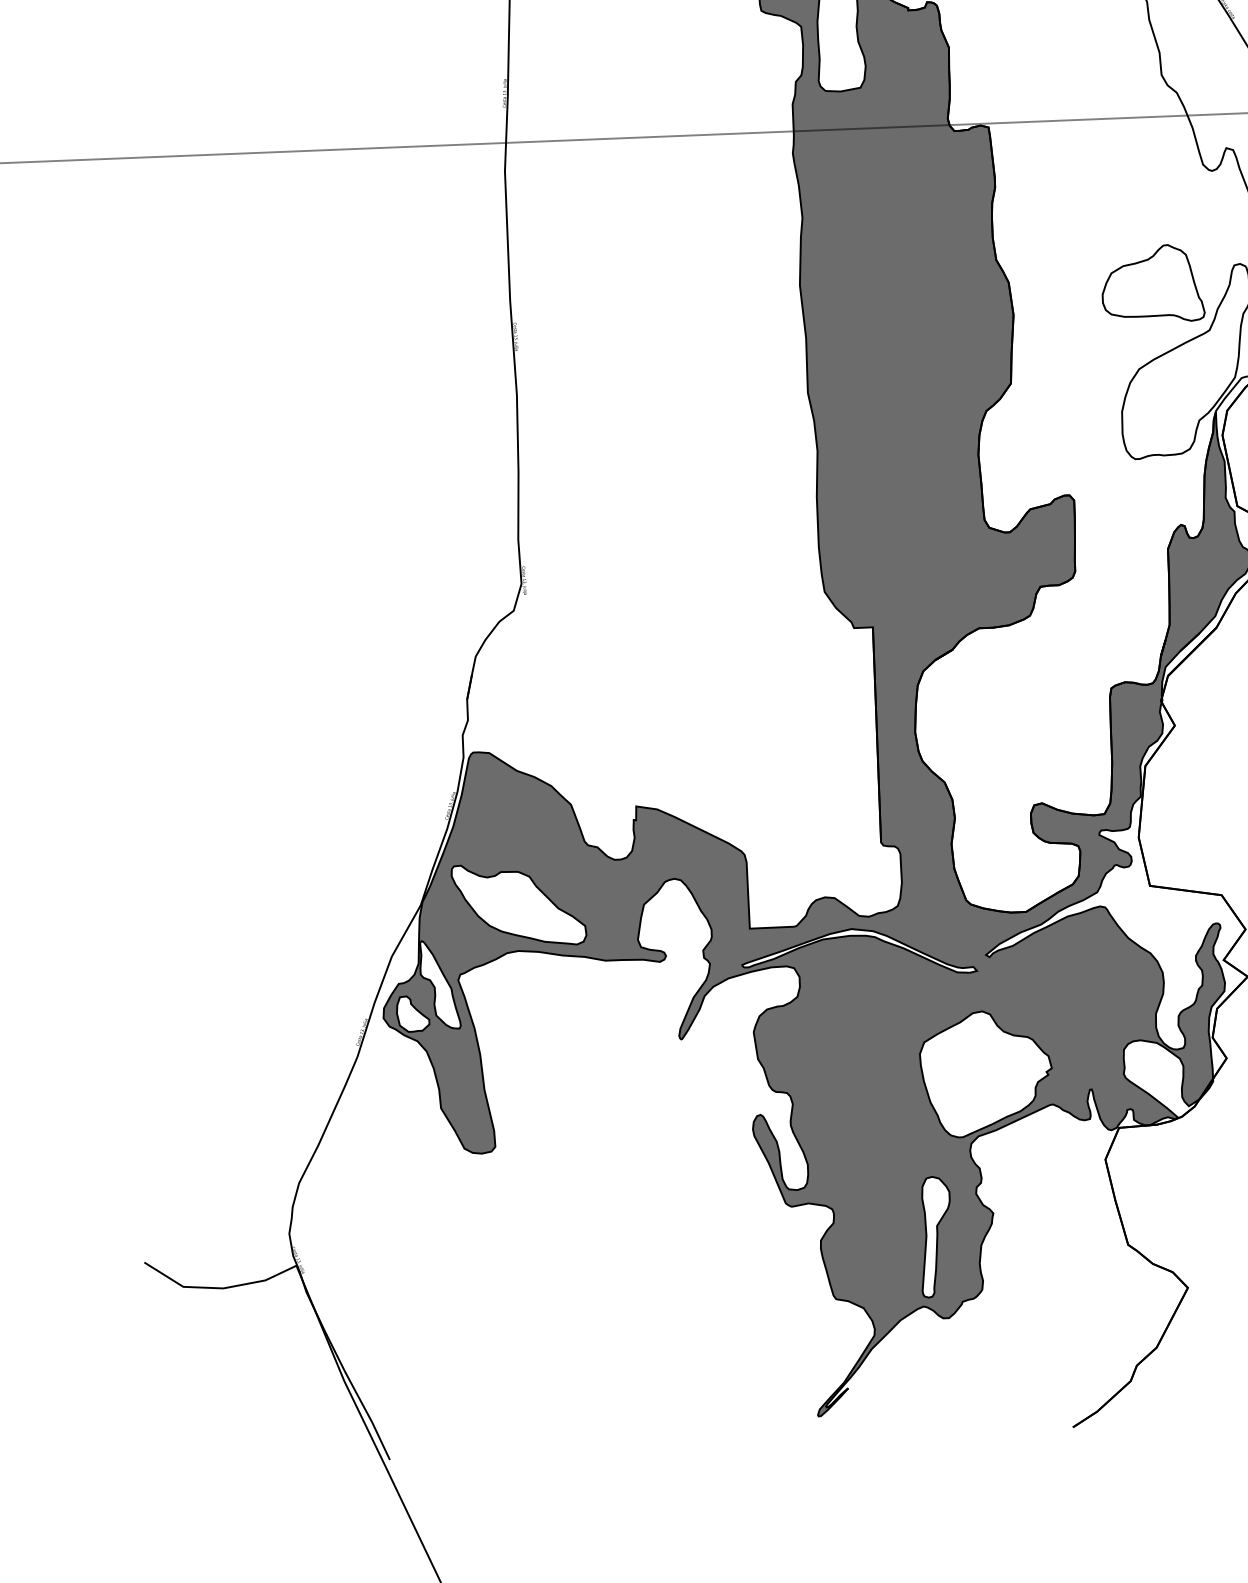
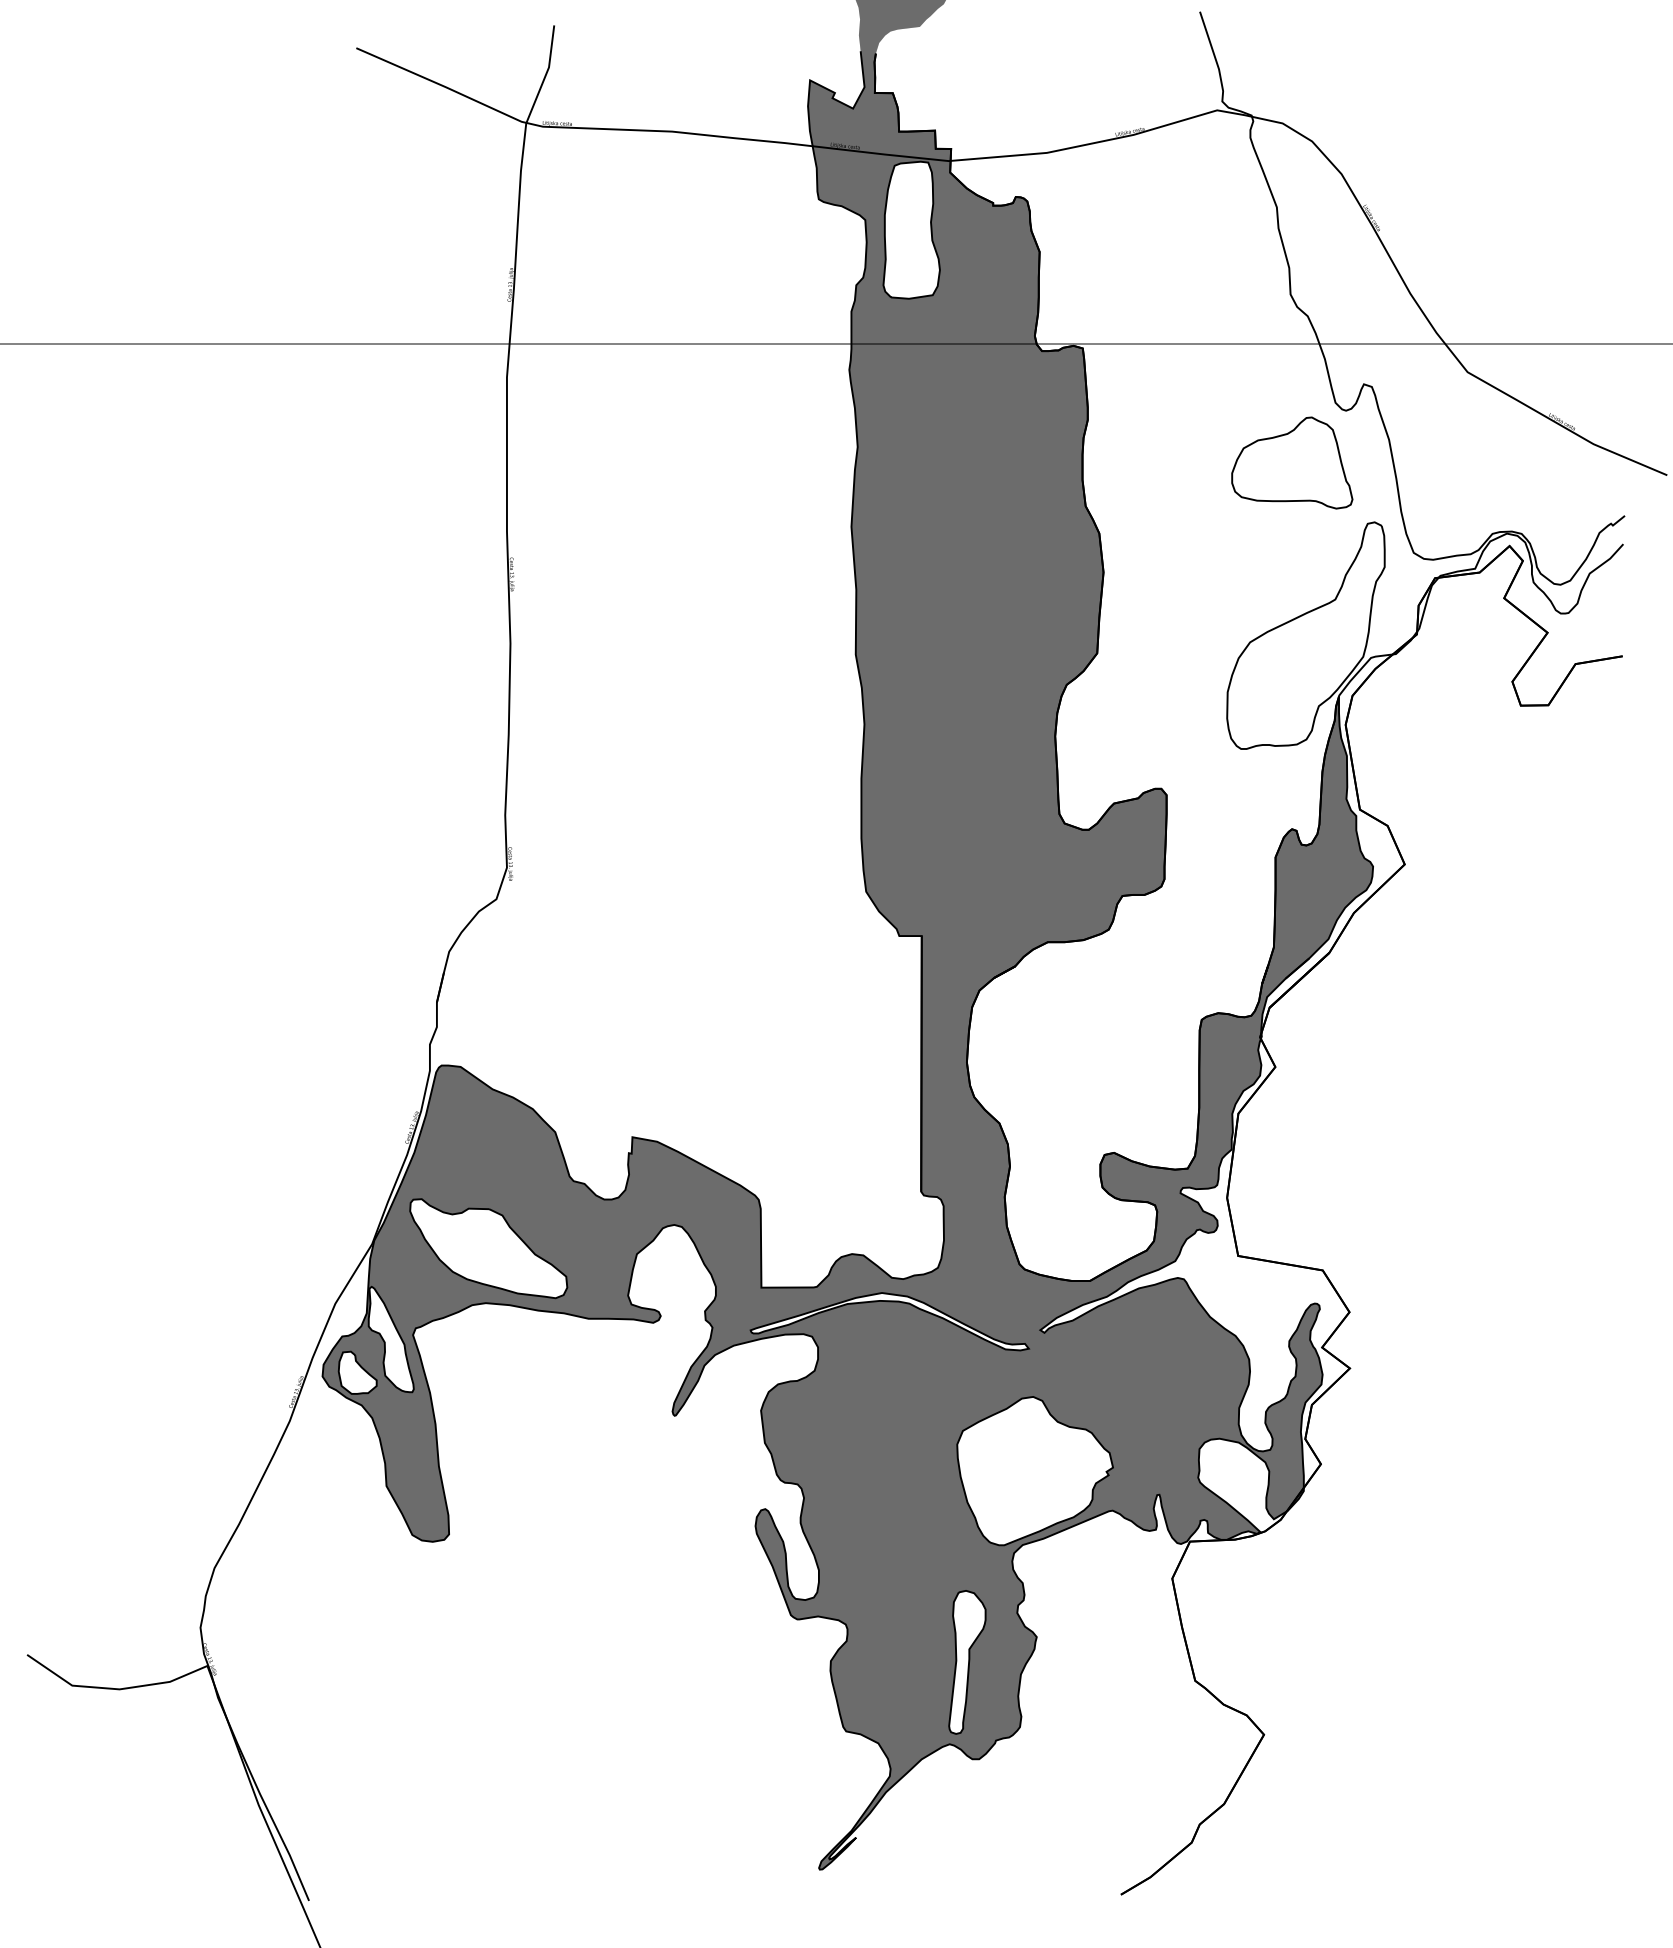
part: (1153, 283) -> (1292, 462), moved

